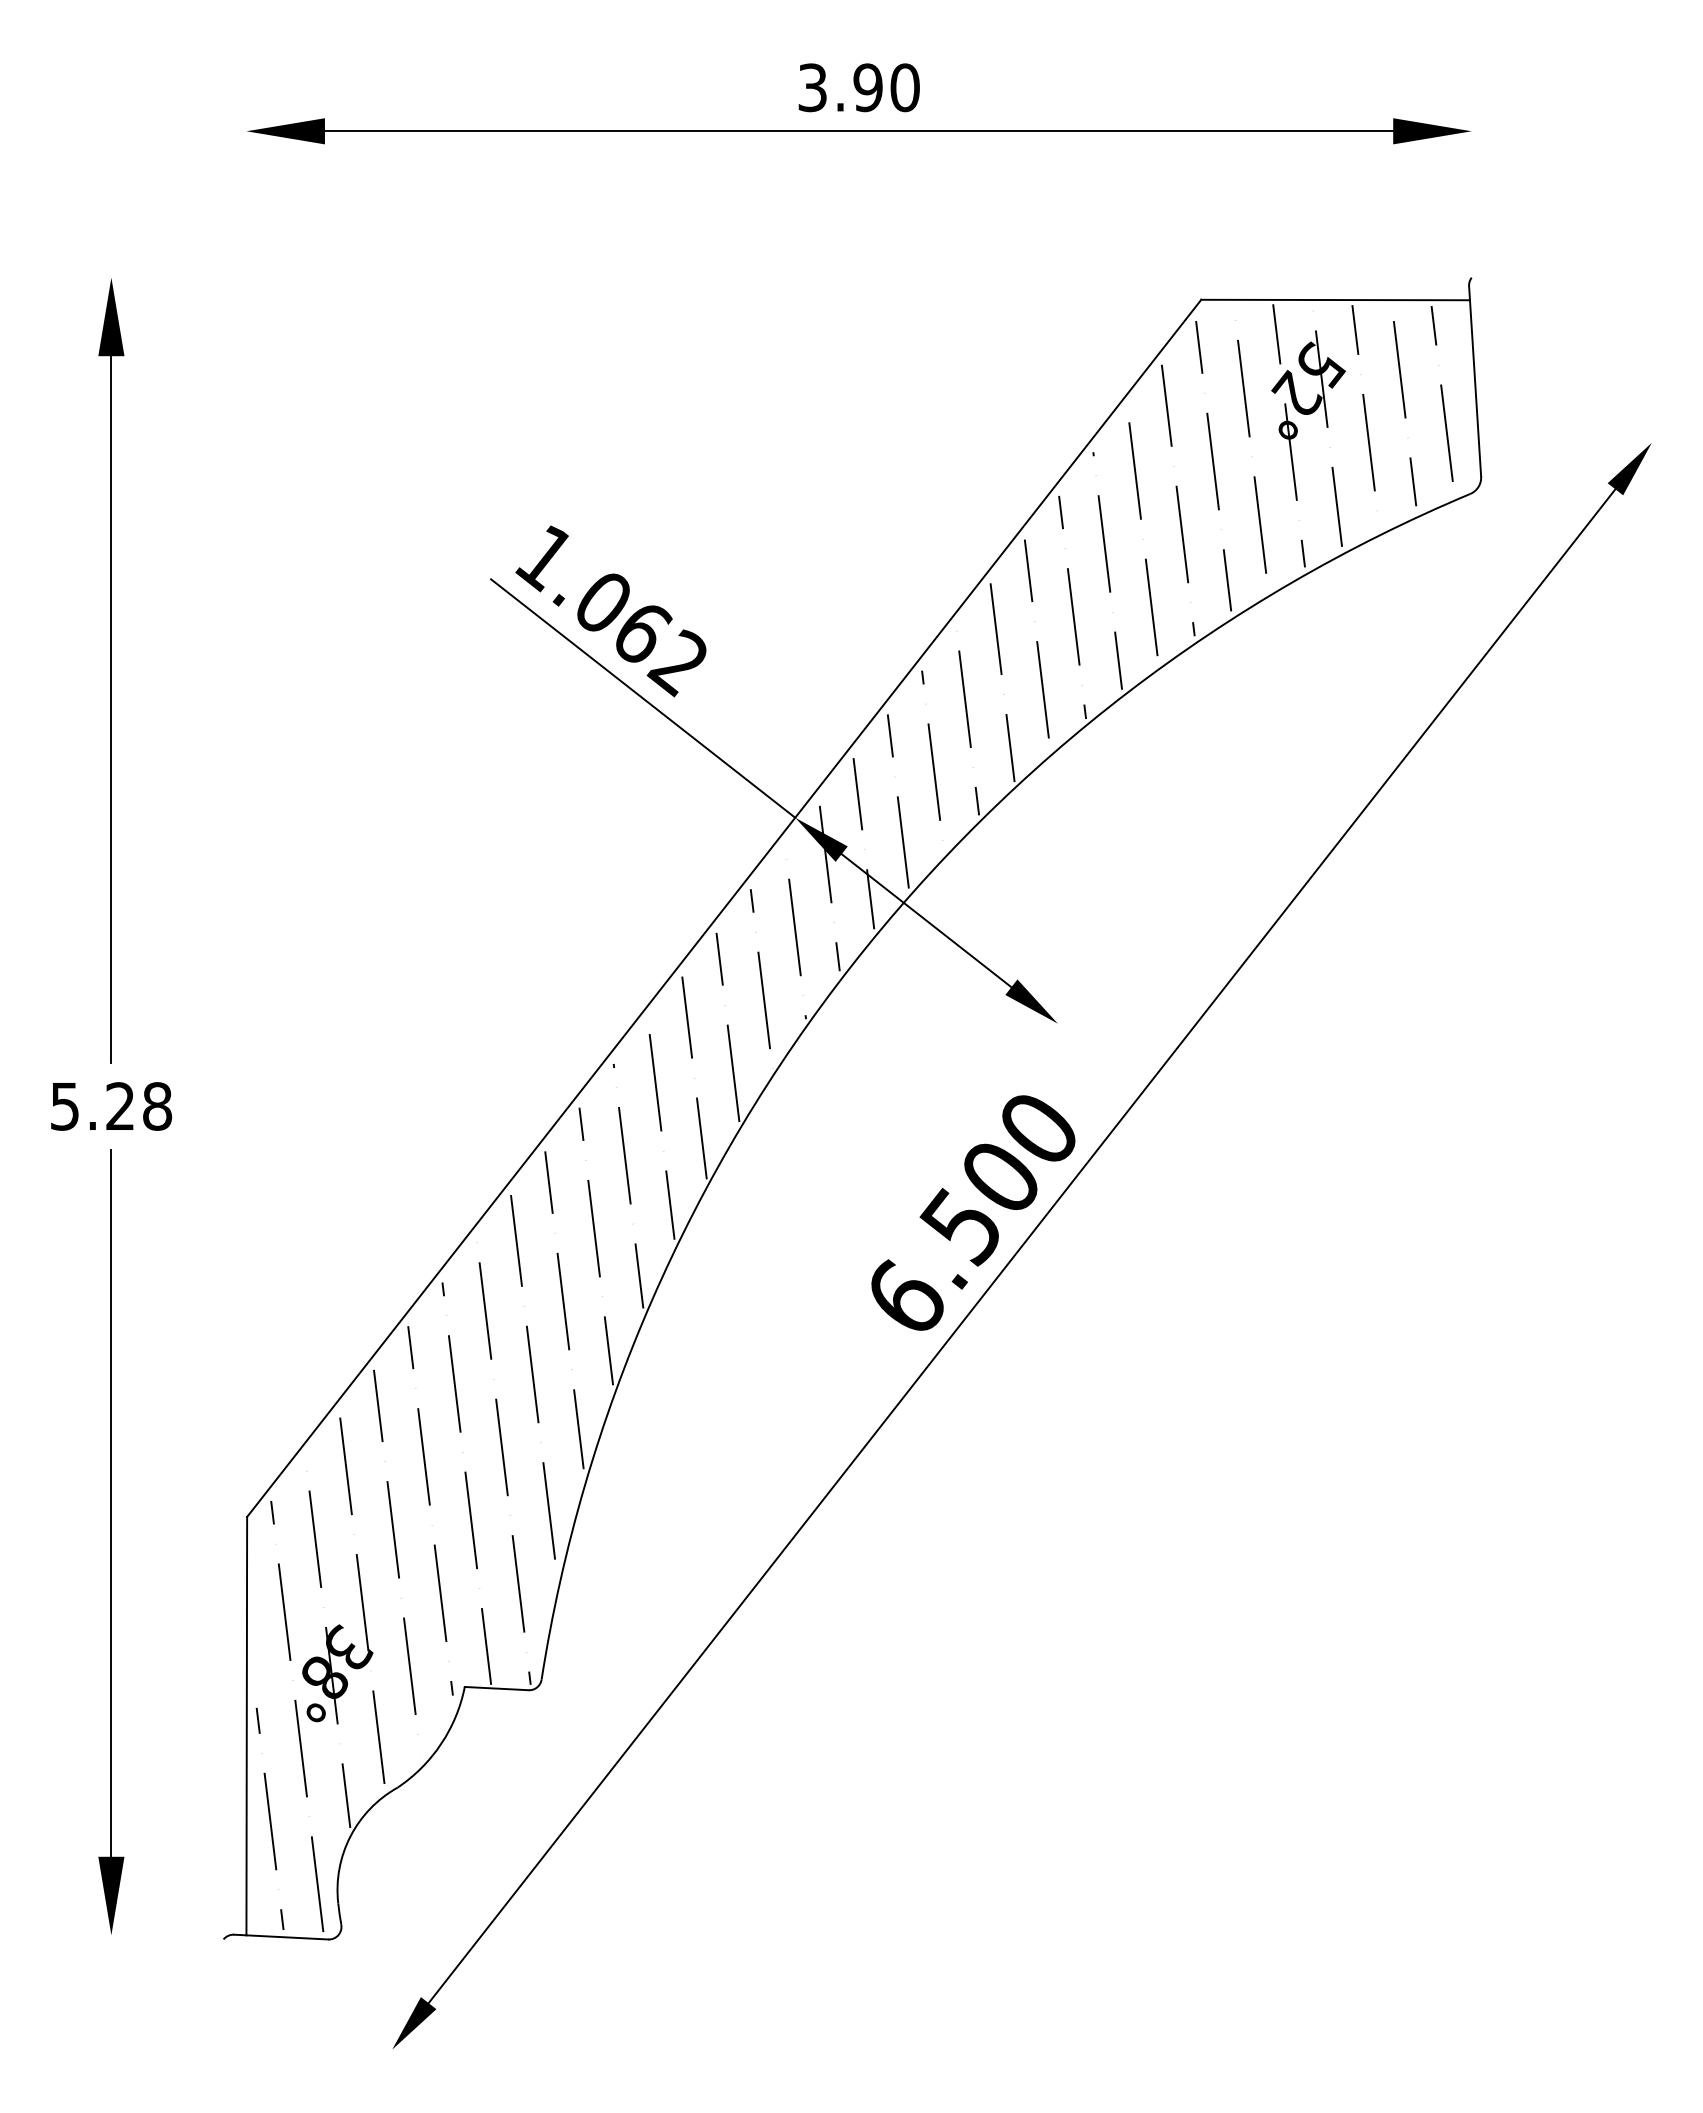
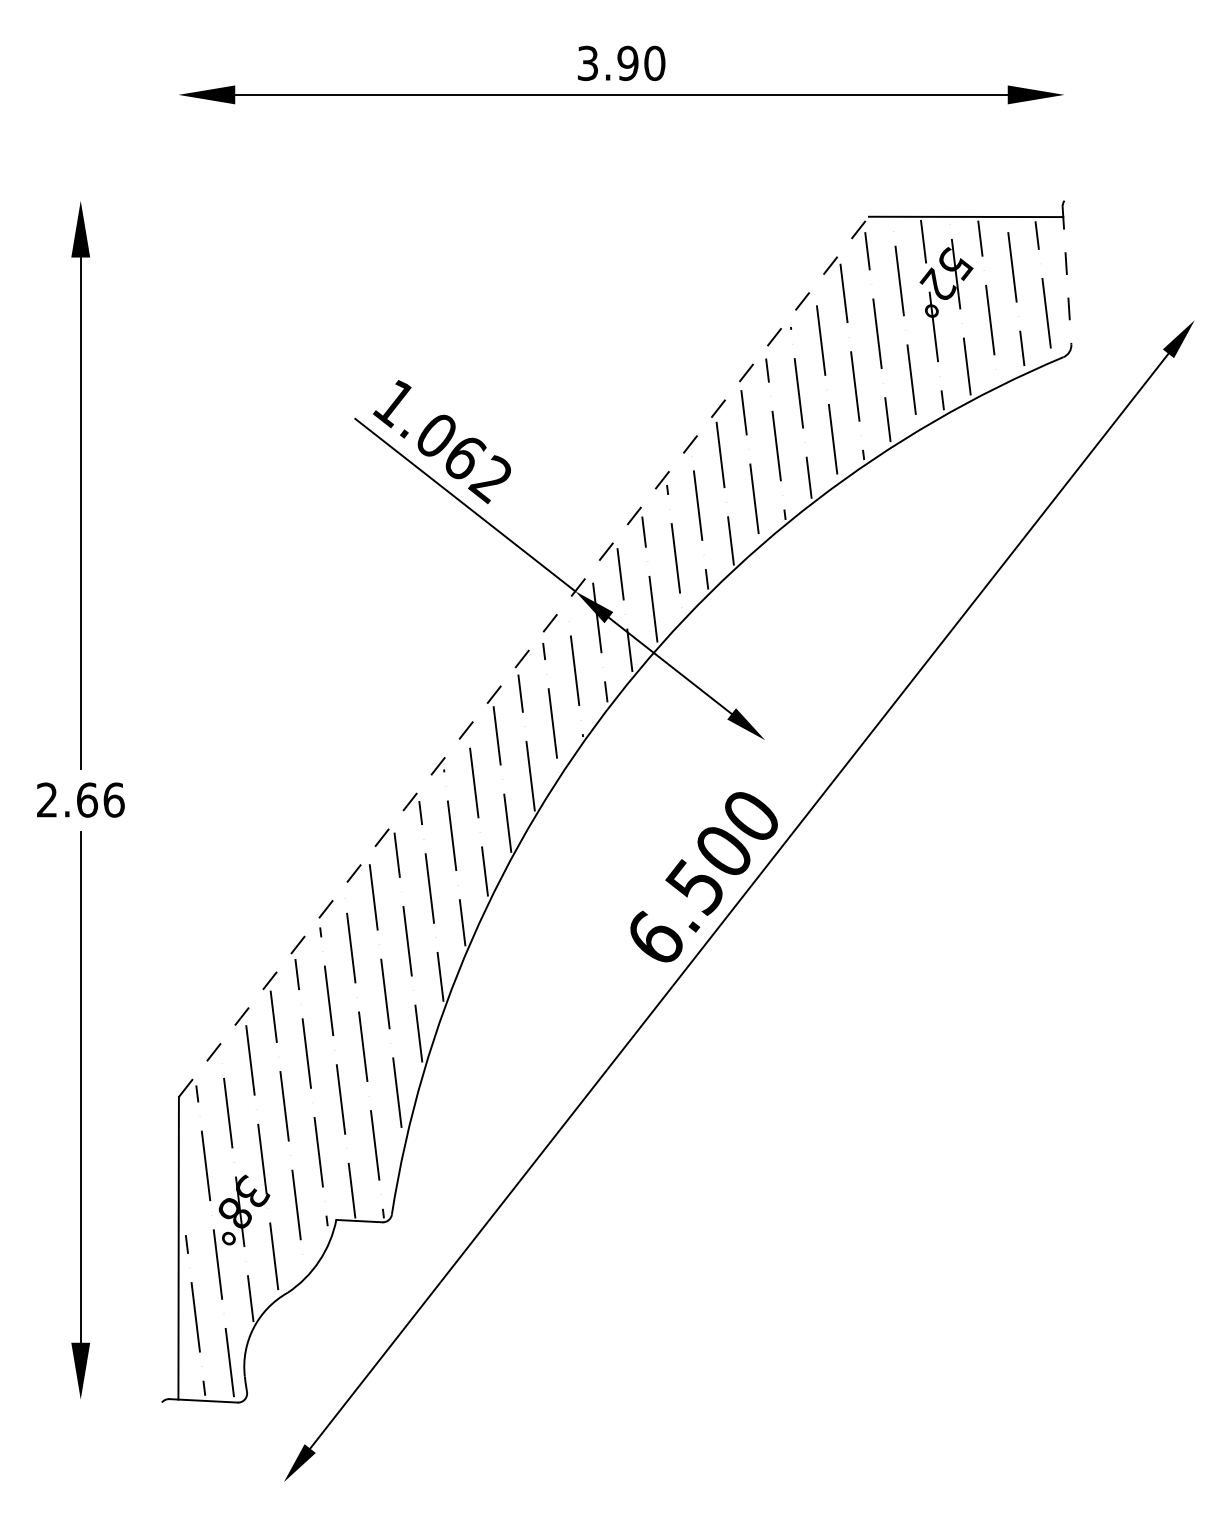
line: (1475, 381) -> (1067, 275), solid -> dashed
line: (724, 907) -> (524, 656), solid -> dashed
text: (111, 1106) -> (80, 800), 5.28 -> 2.66

